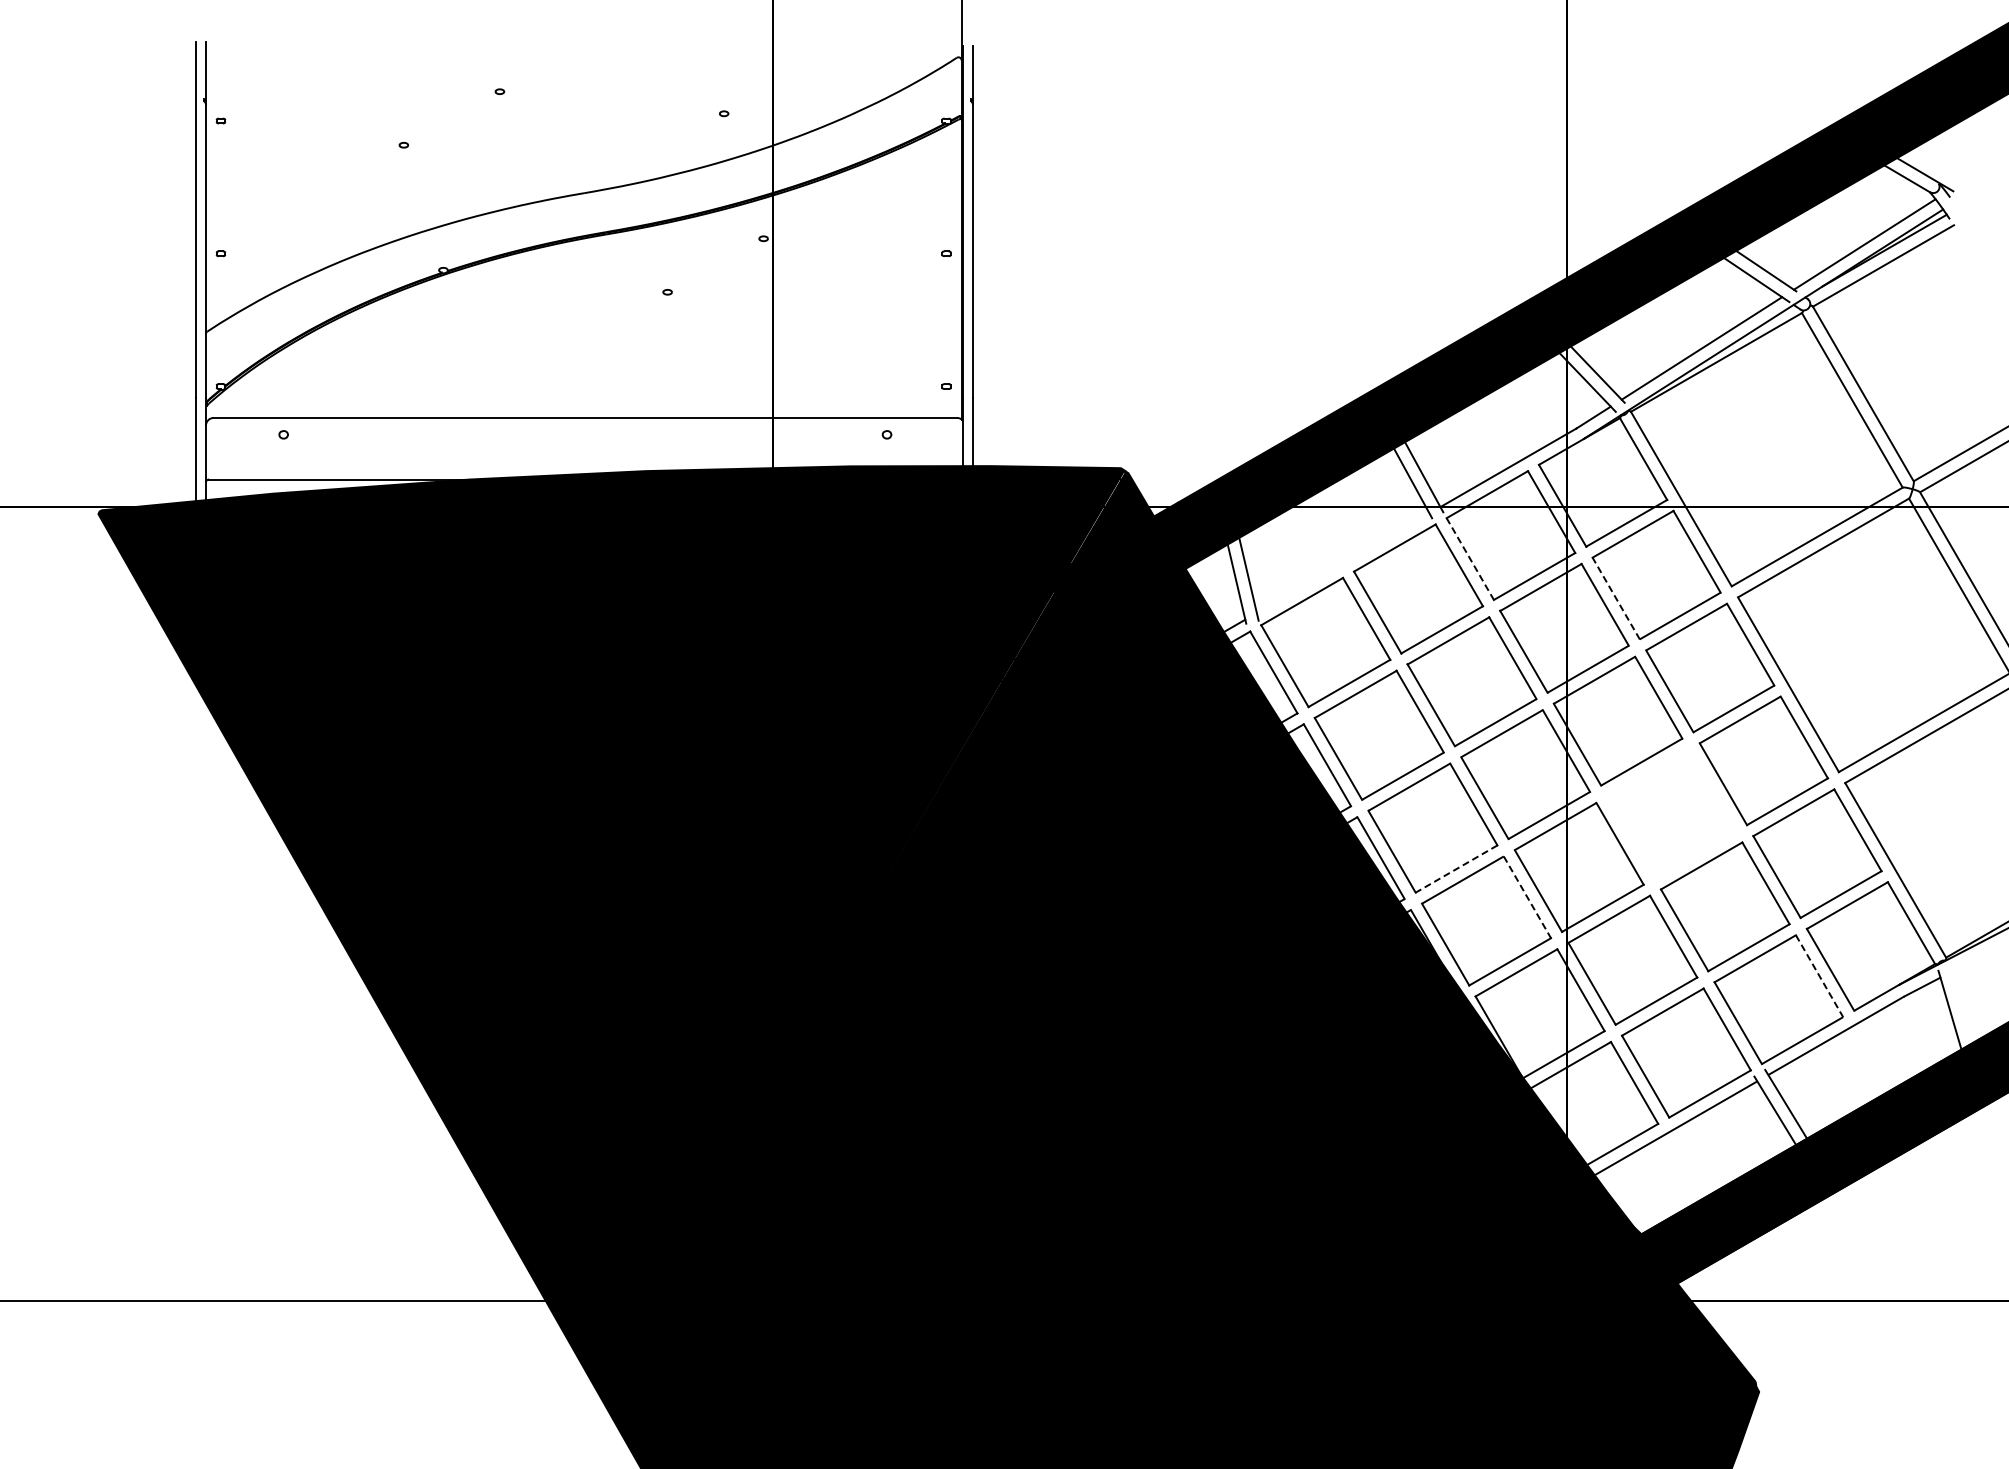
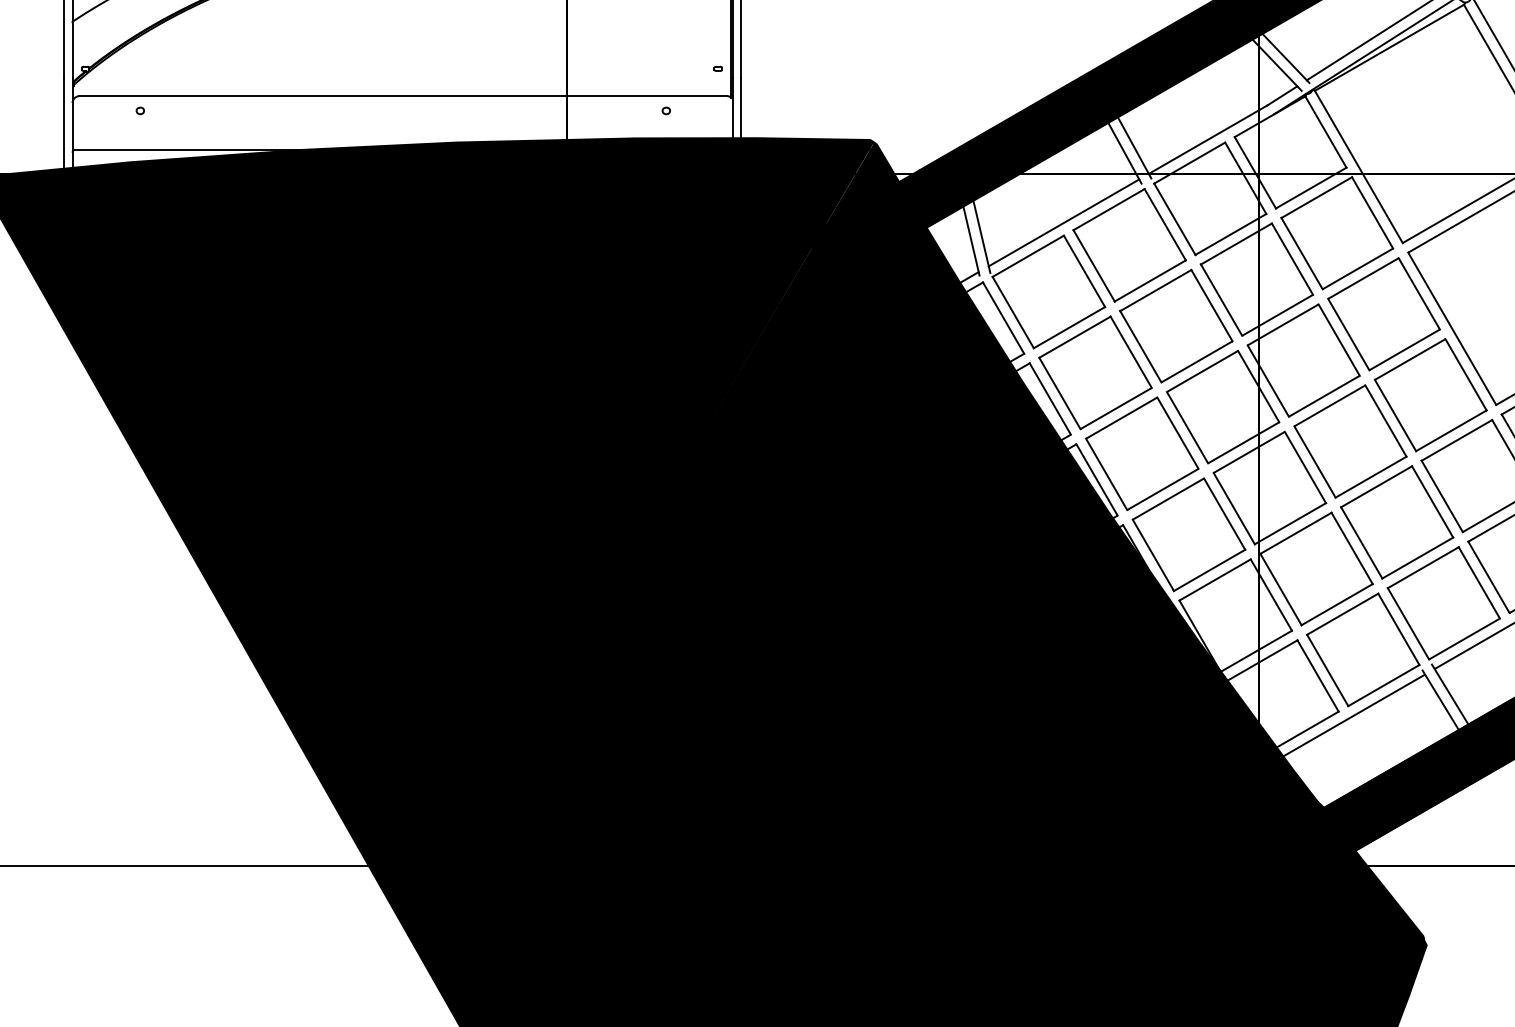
line: (1470, 558) -> (1175, 218), dashed -> solid
line: (1342, 563) -> (1063, 223), added
line: (1615, 598) -> (1301, 253), dashed -> solid
part: (1671, 813) -> (1350, 441), added
line: (1456, 869) -> (1162, 489), dashed -> solid
line: (1527, 897) -> (1224, 514), dashed -> solid
line: (1819, 976) -> (1479, 583), dashed -> solid

